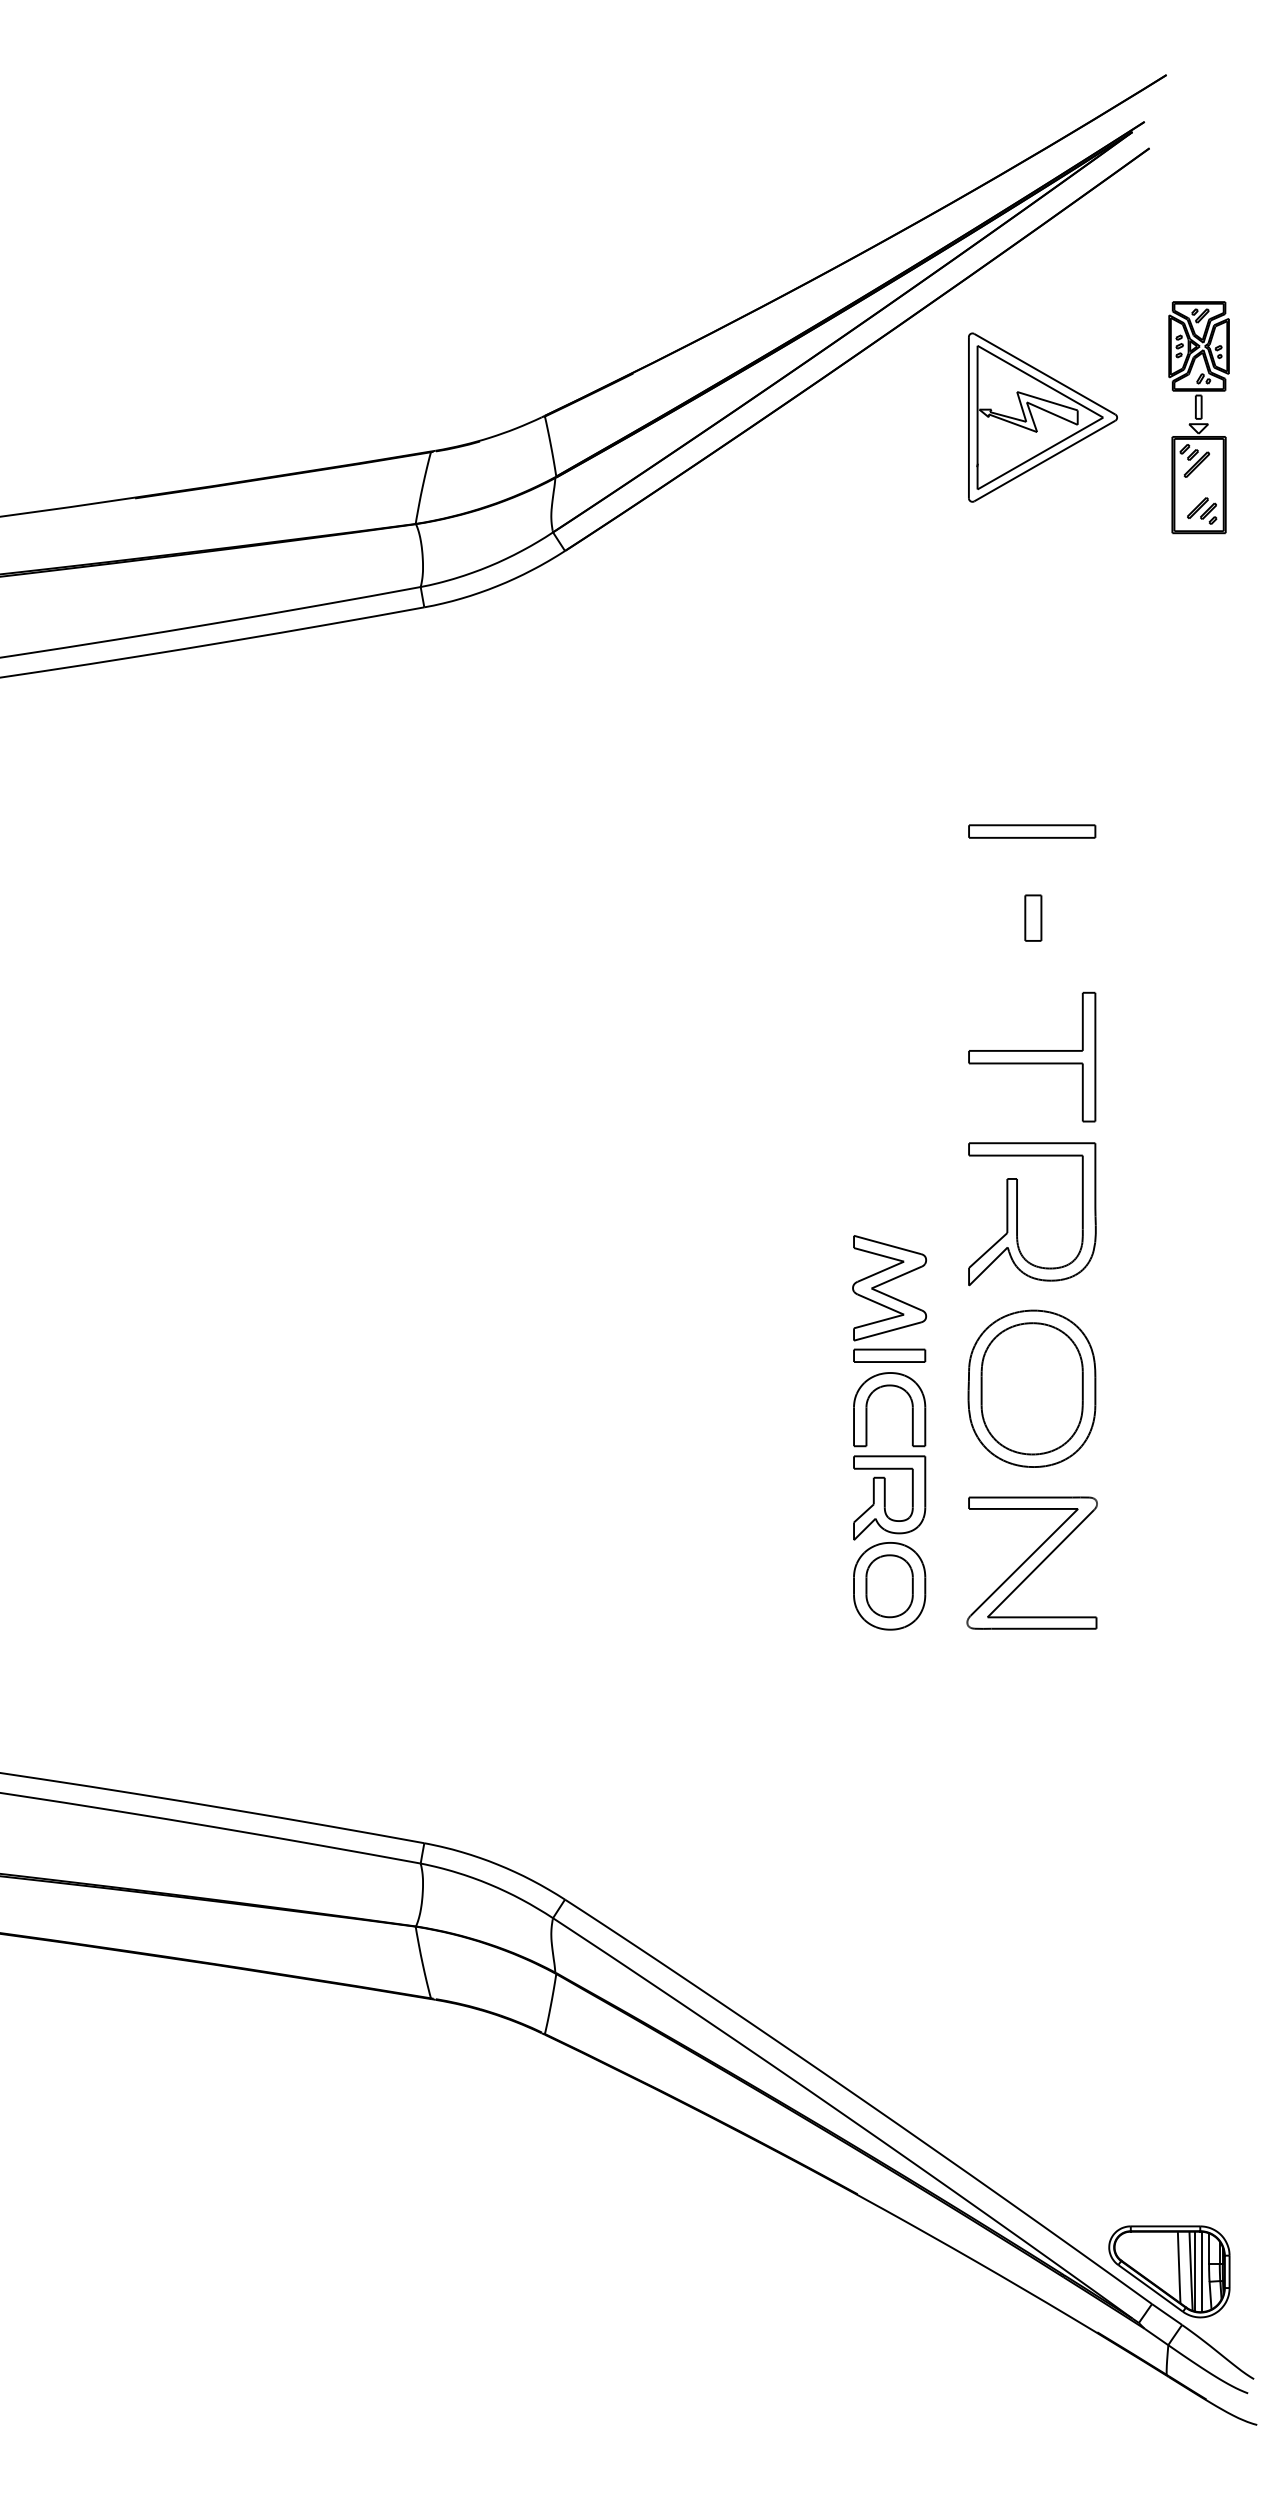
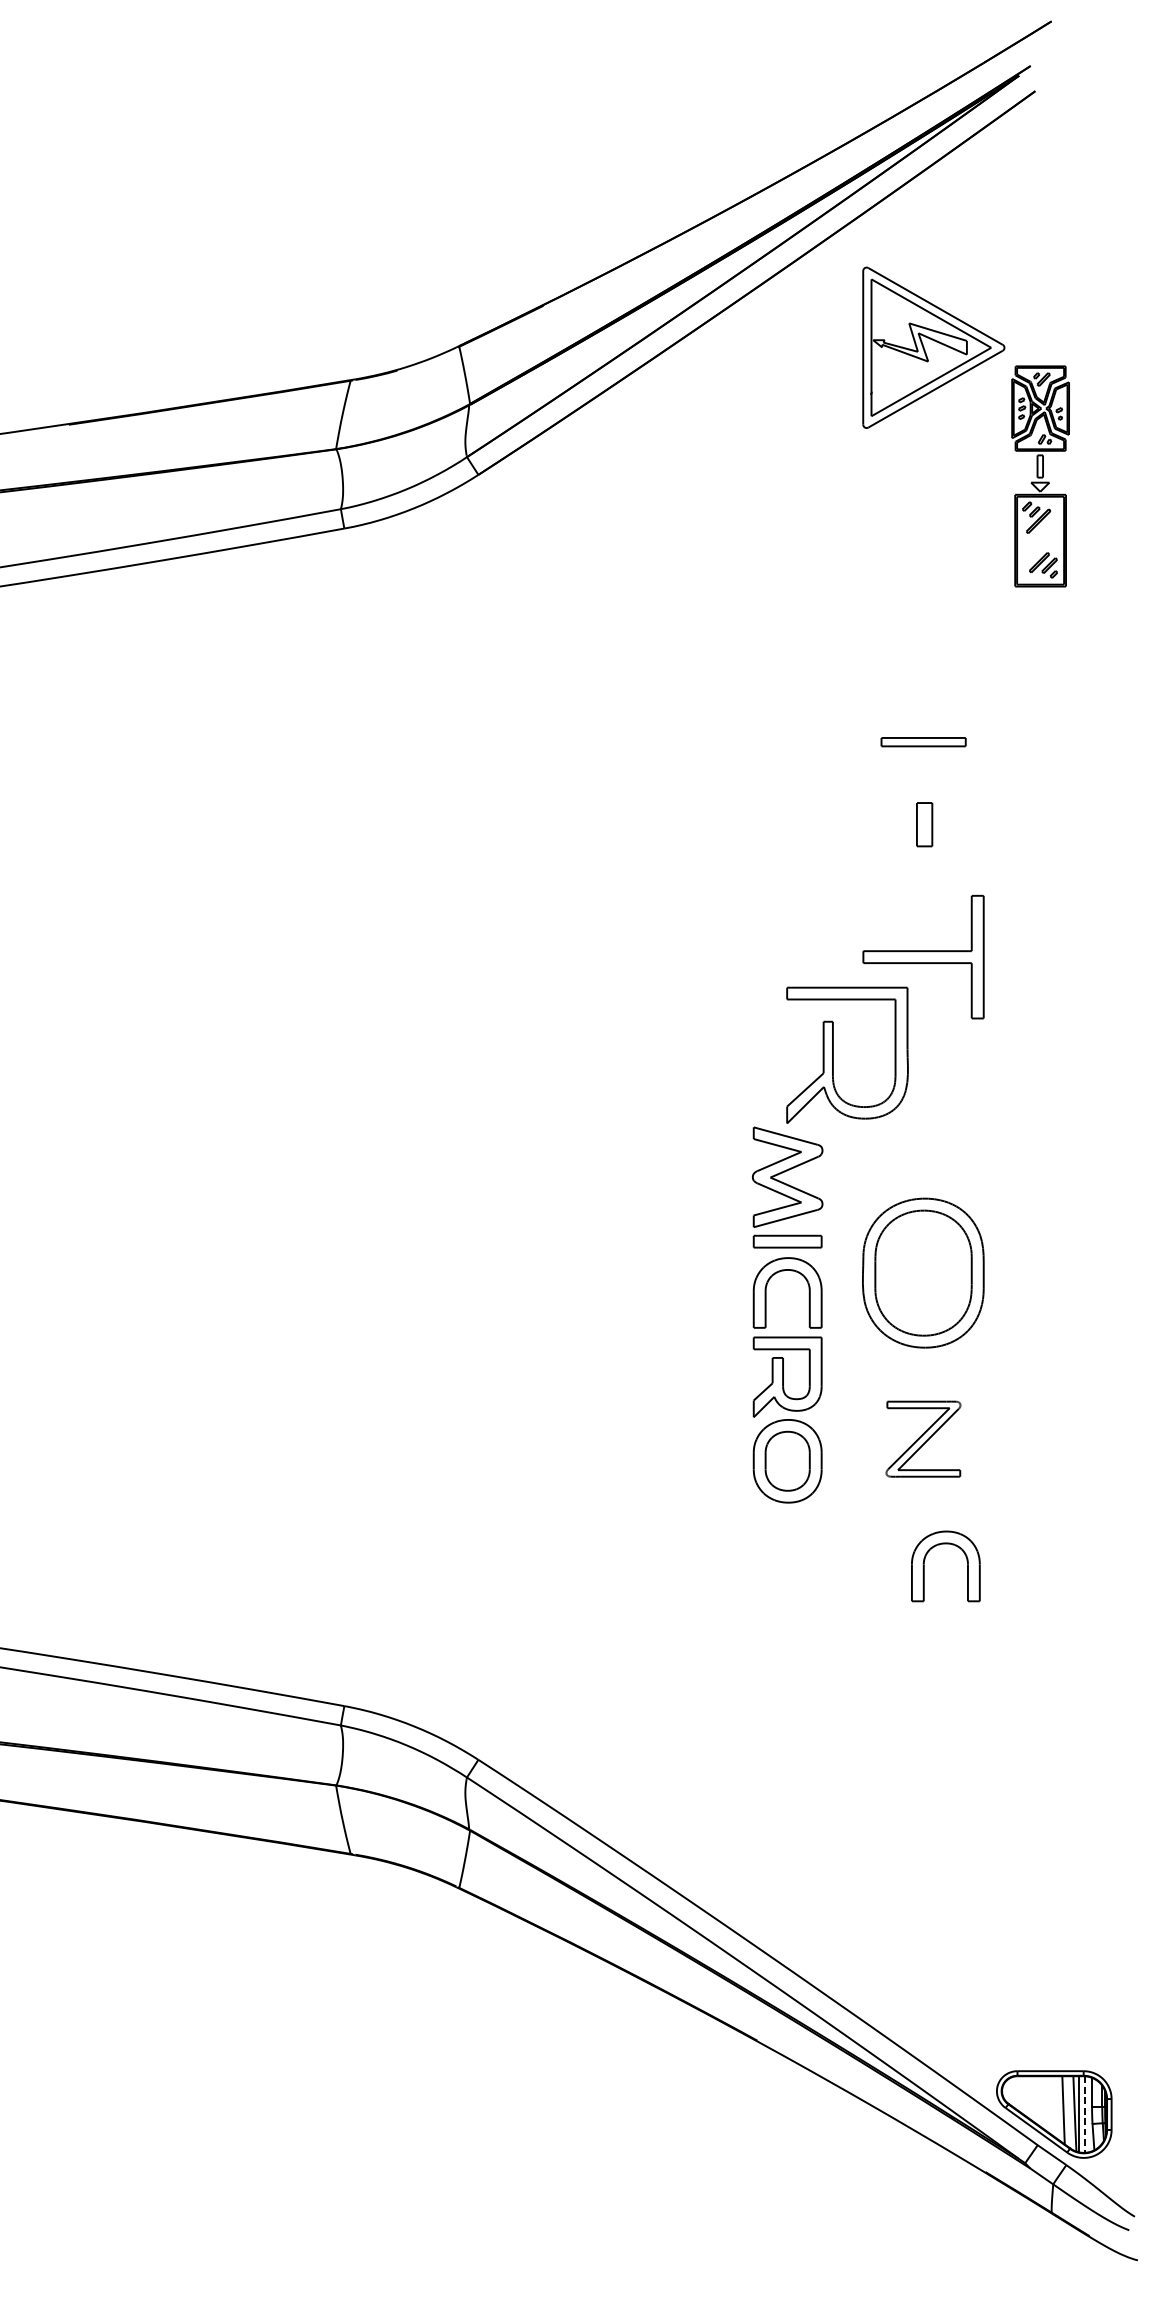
part: (1198, 417) -> (1040, 476), moved
part: (1032, 831) -> (923, 742), size x0.7
part: (1017, 1214) -> (833, 1055), moved
part: (1031, 1562) -> (922, 1438), size x0.6
part: (1033, 1696) -> (924, 1566), added
line: (1202, 2272) -> (1085, 2115), solid -> dashed

